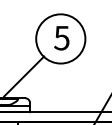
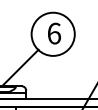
text: (62, 38) -> (54, 33), 5 -> 6

